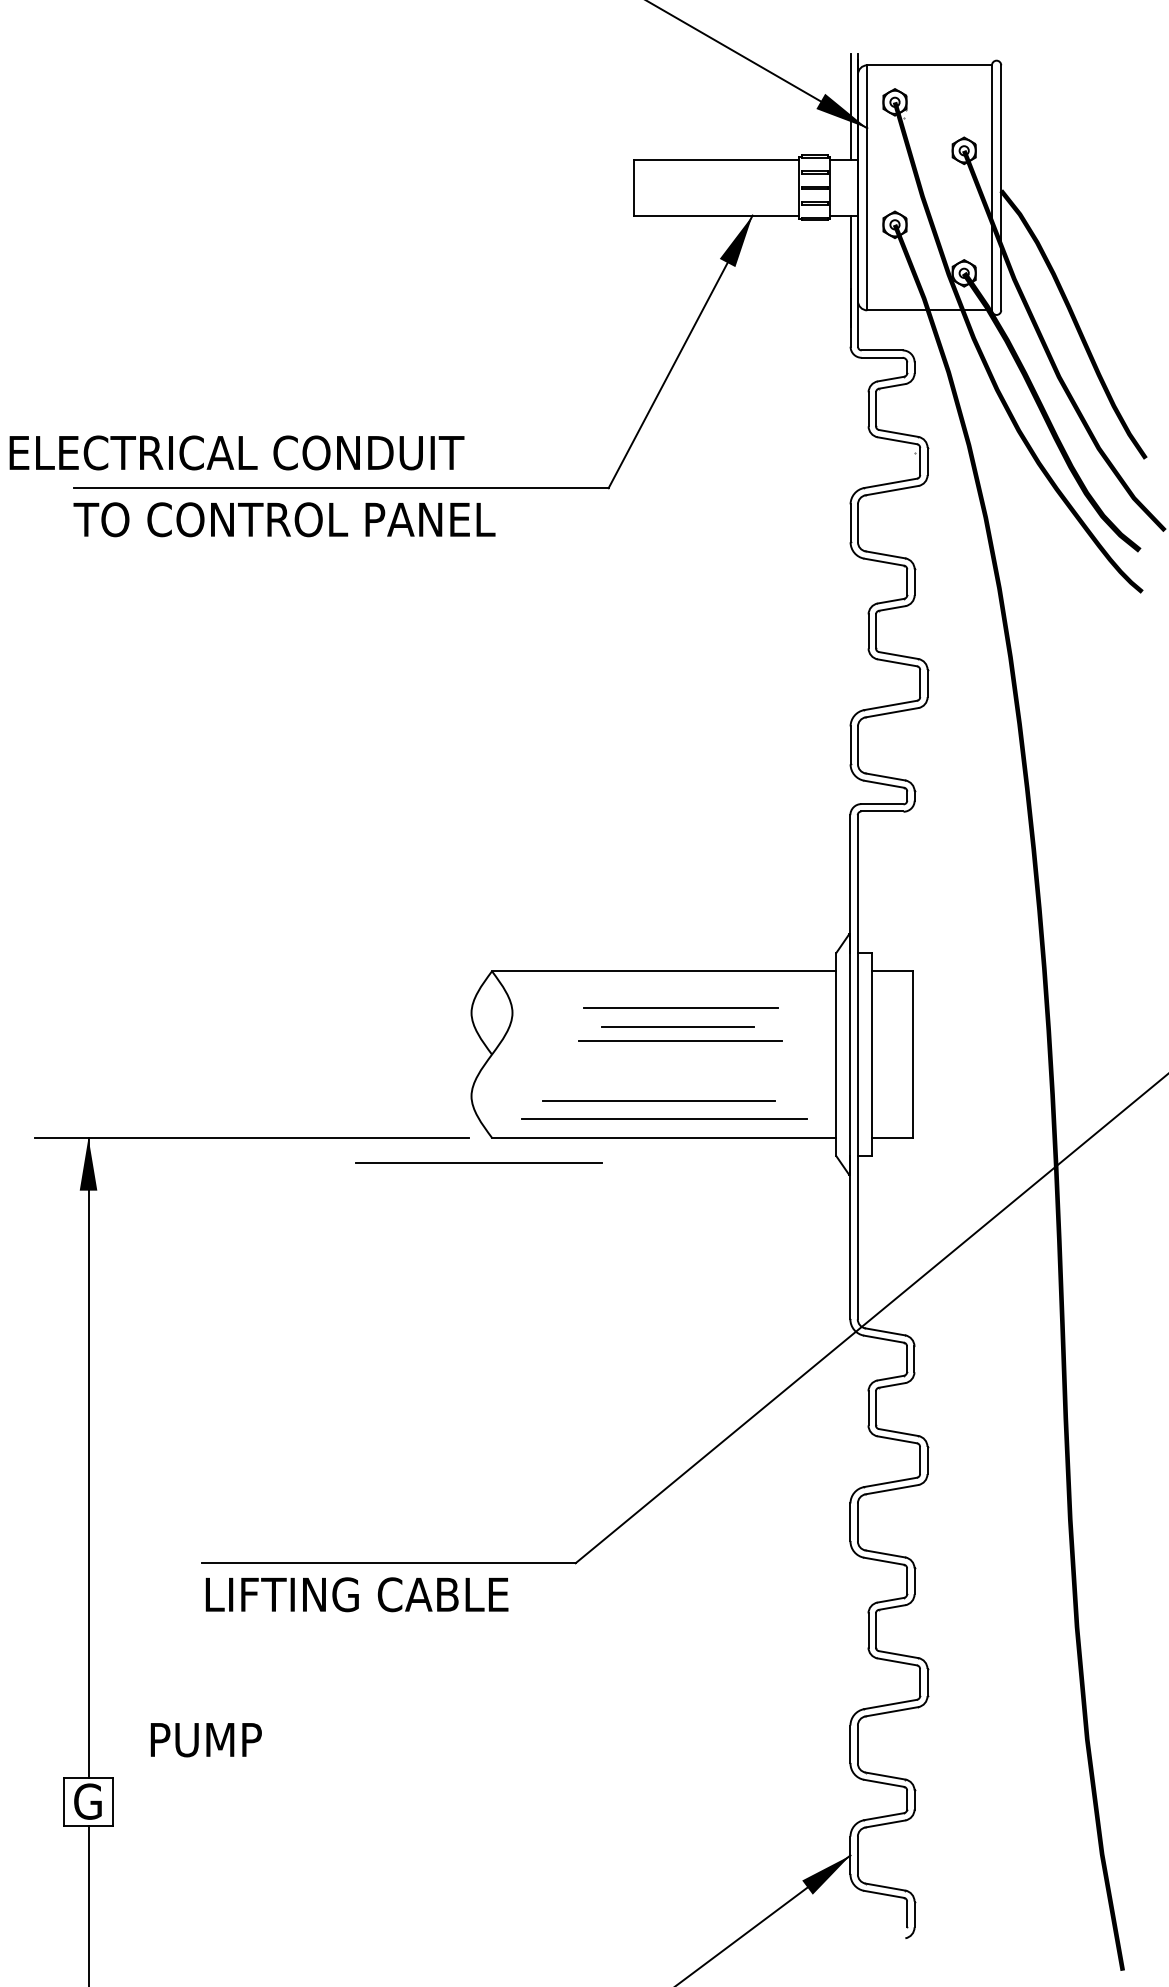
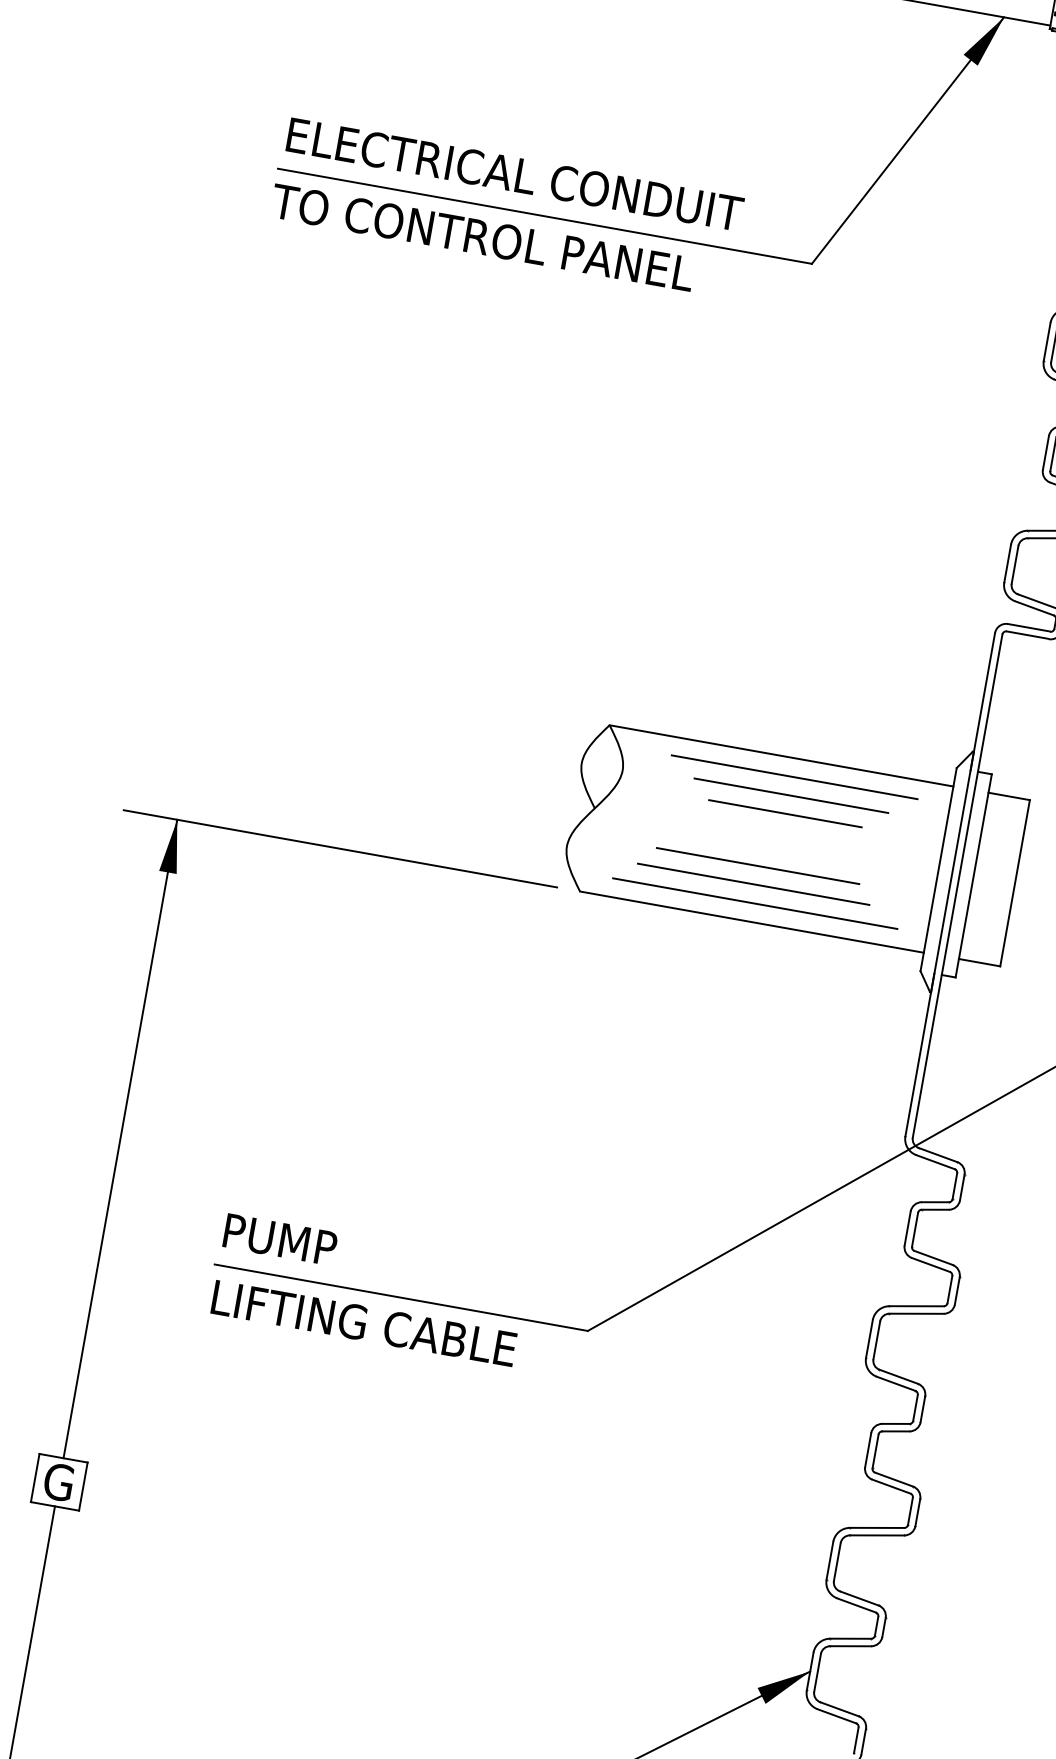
text: (236, 452) -> (514, 174), moved
line: (680, 1040) -> (758, 865), moved
line: (478, 1162) -> (794, 776), moved
text: (205, 1740) -> (279, 1240), moved

